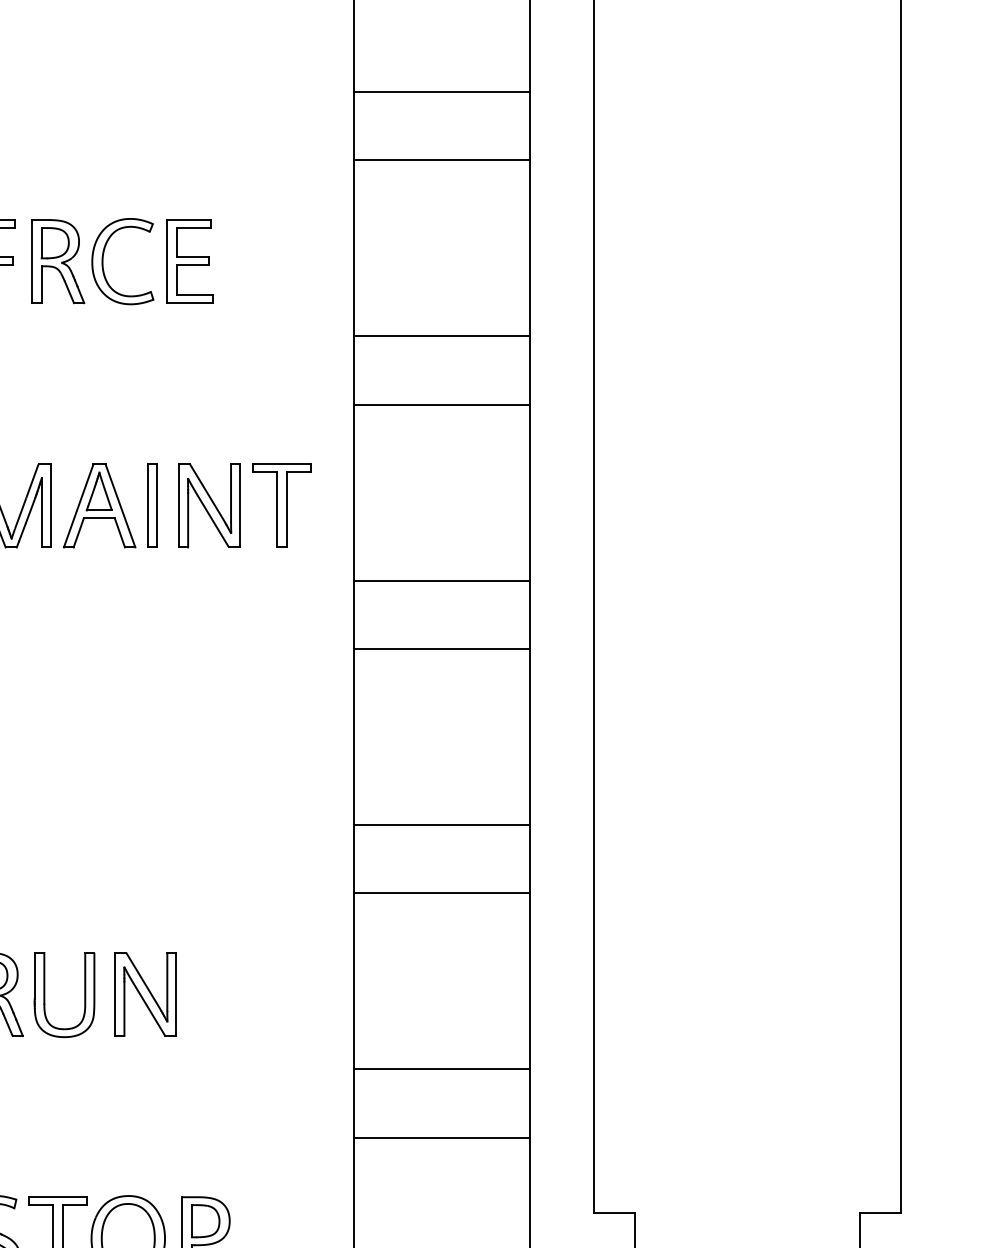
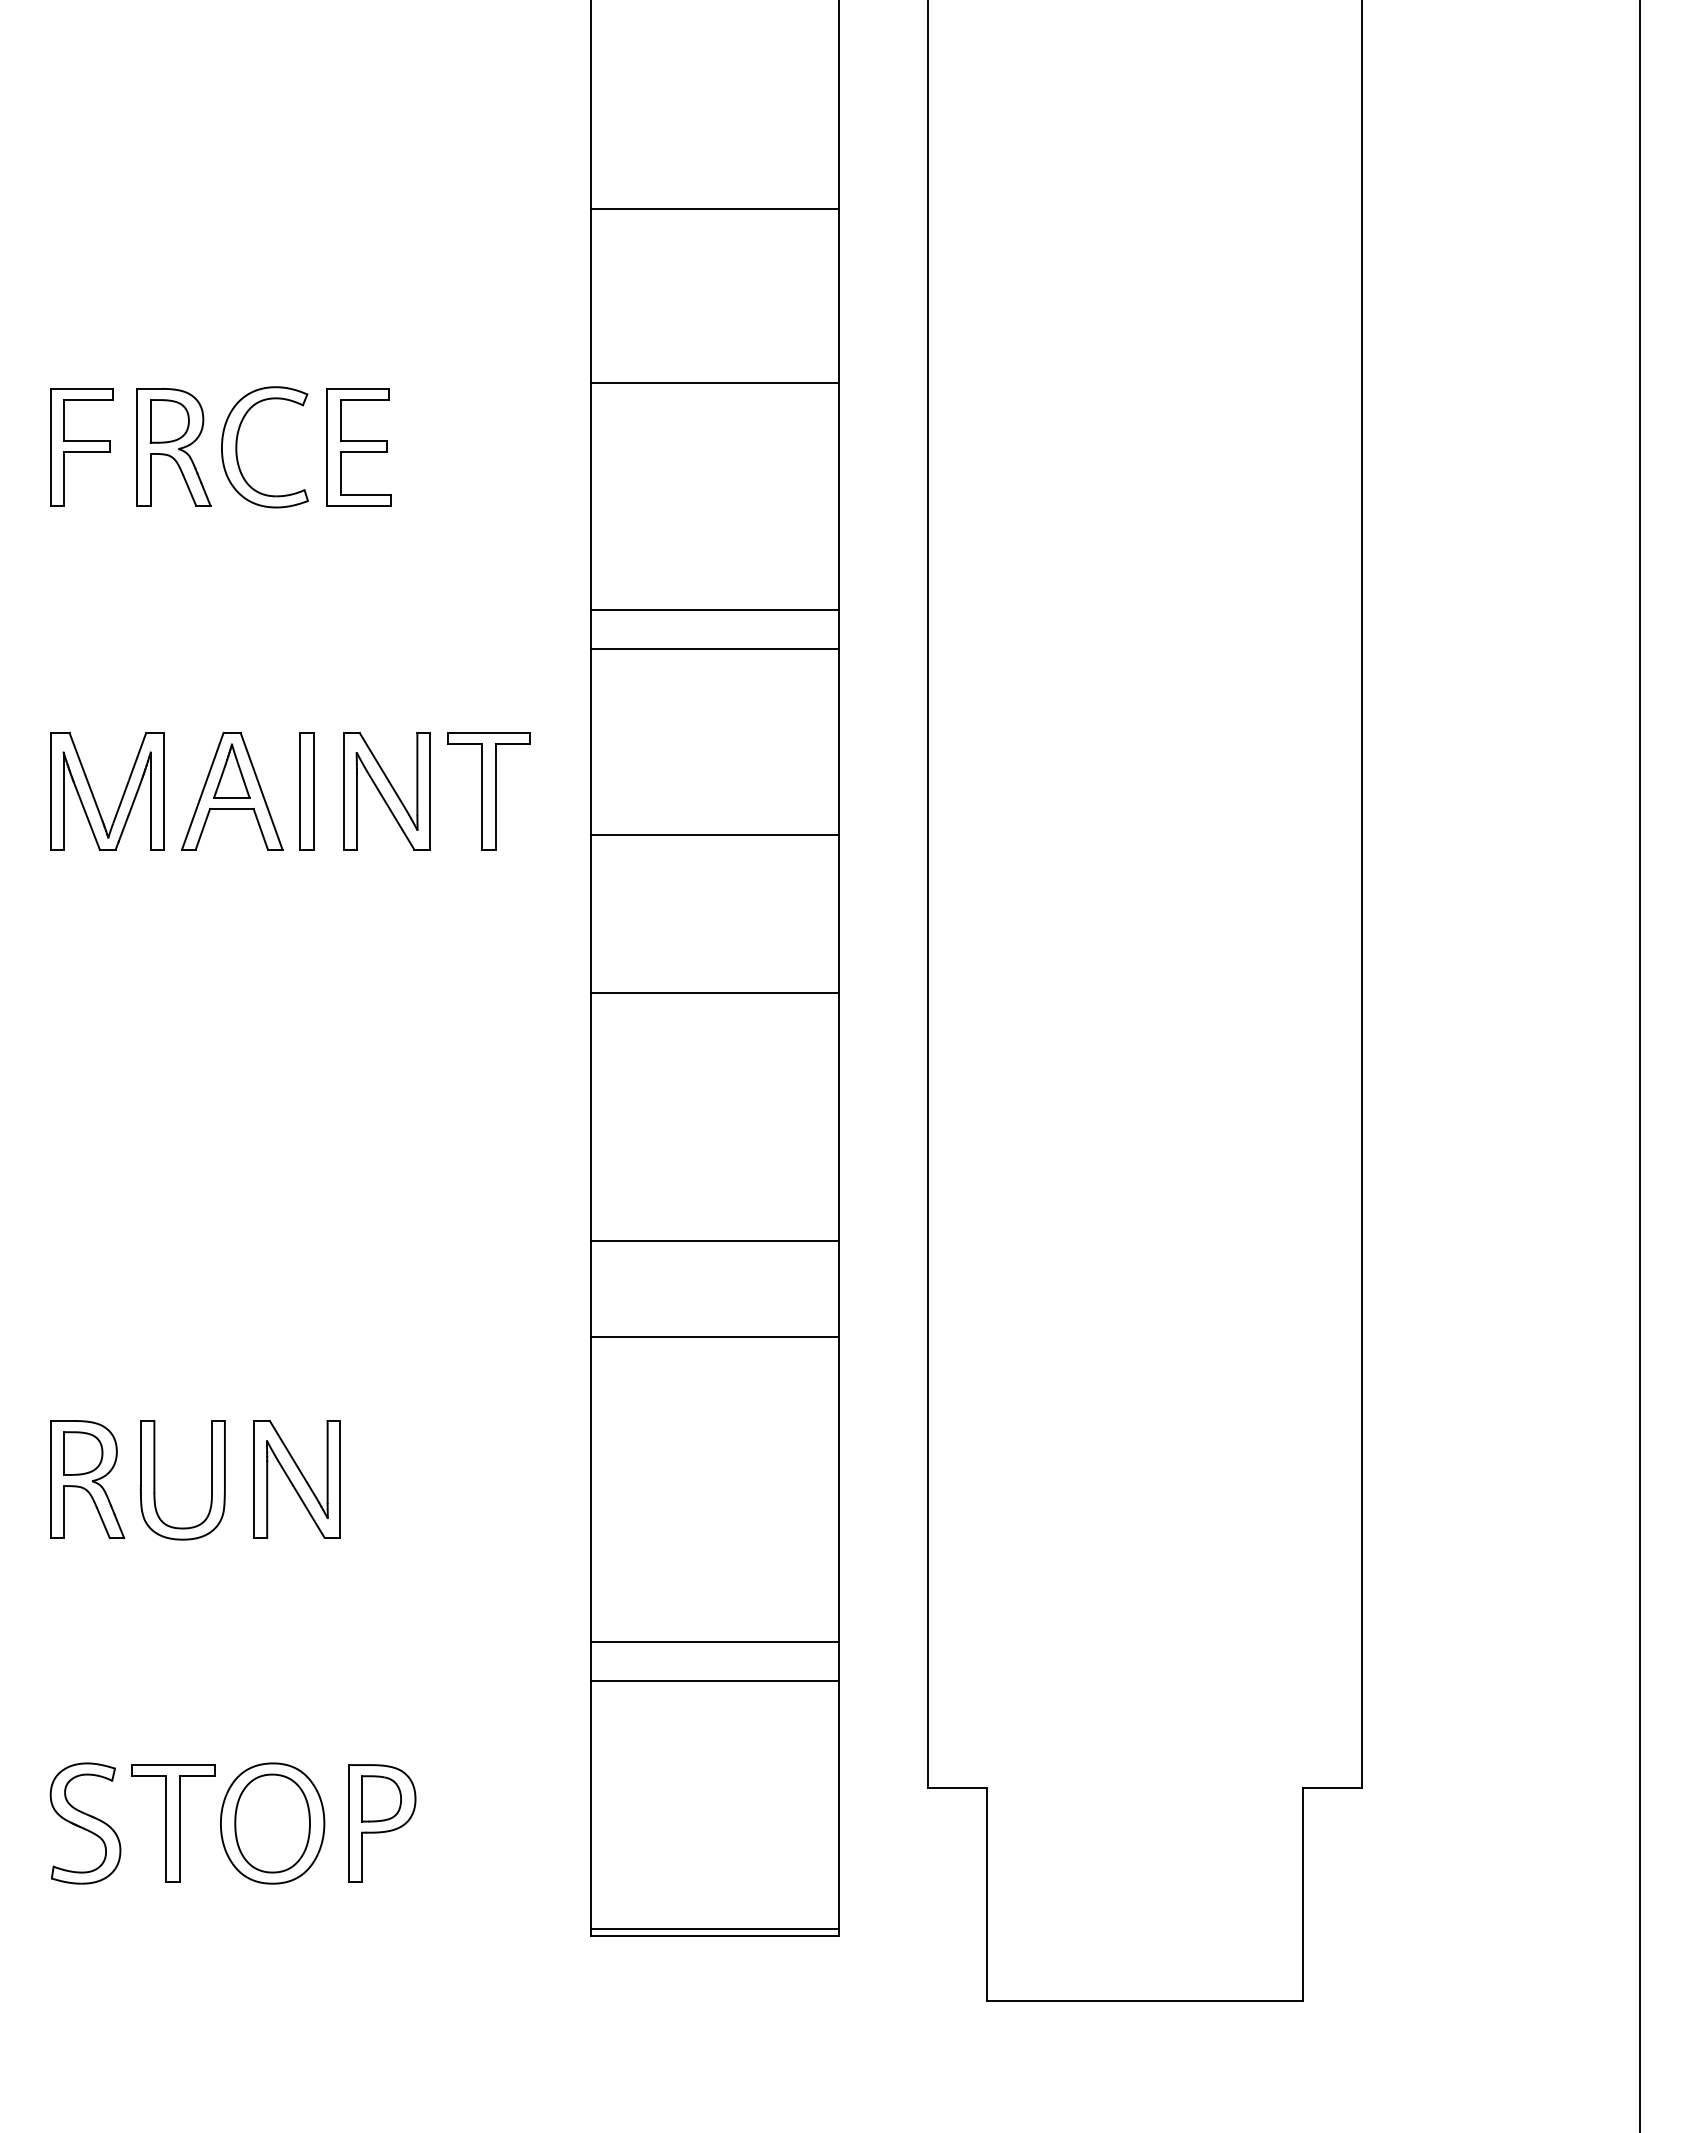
line: (442, 160) -> (714, 382), moved
line: (442, 336) -> (714, 609), moved
line: (442, 580) -> (714, 834), moved
line: (442, 1068) -> (714, 1641), moved

